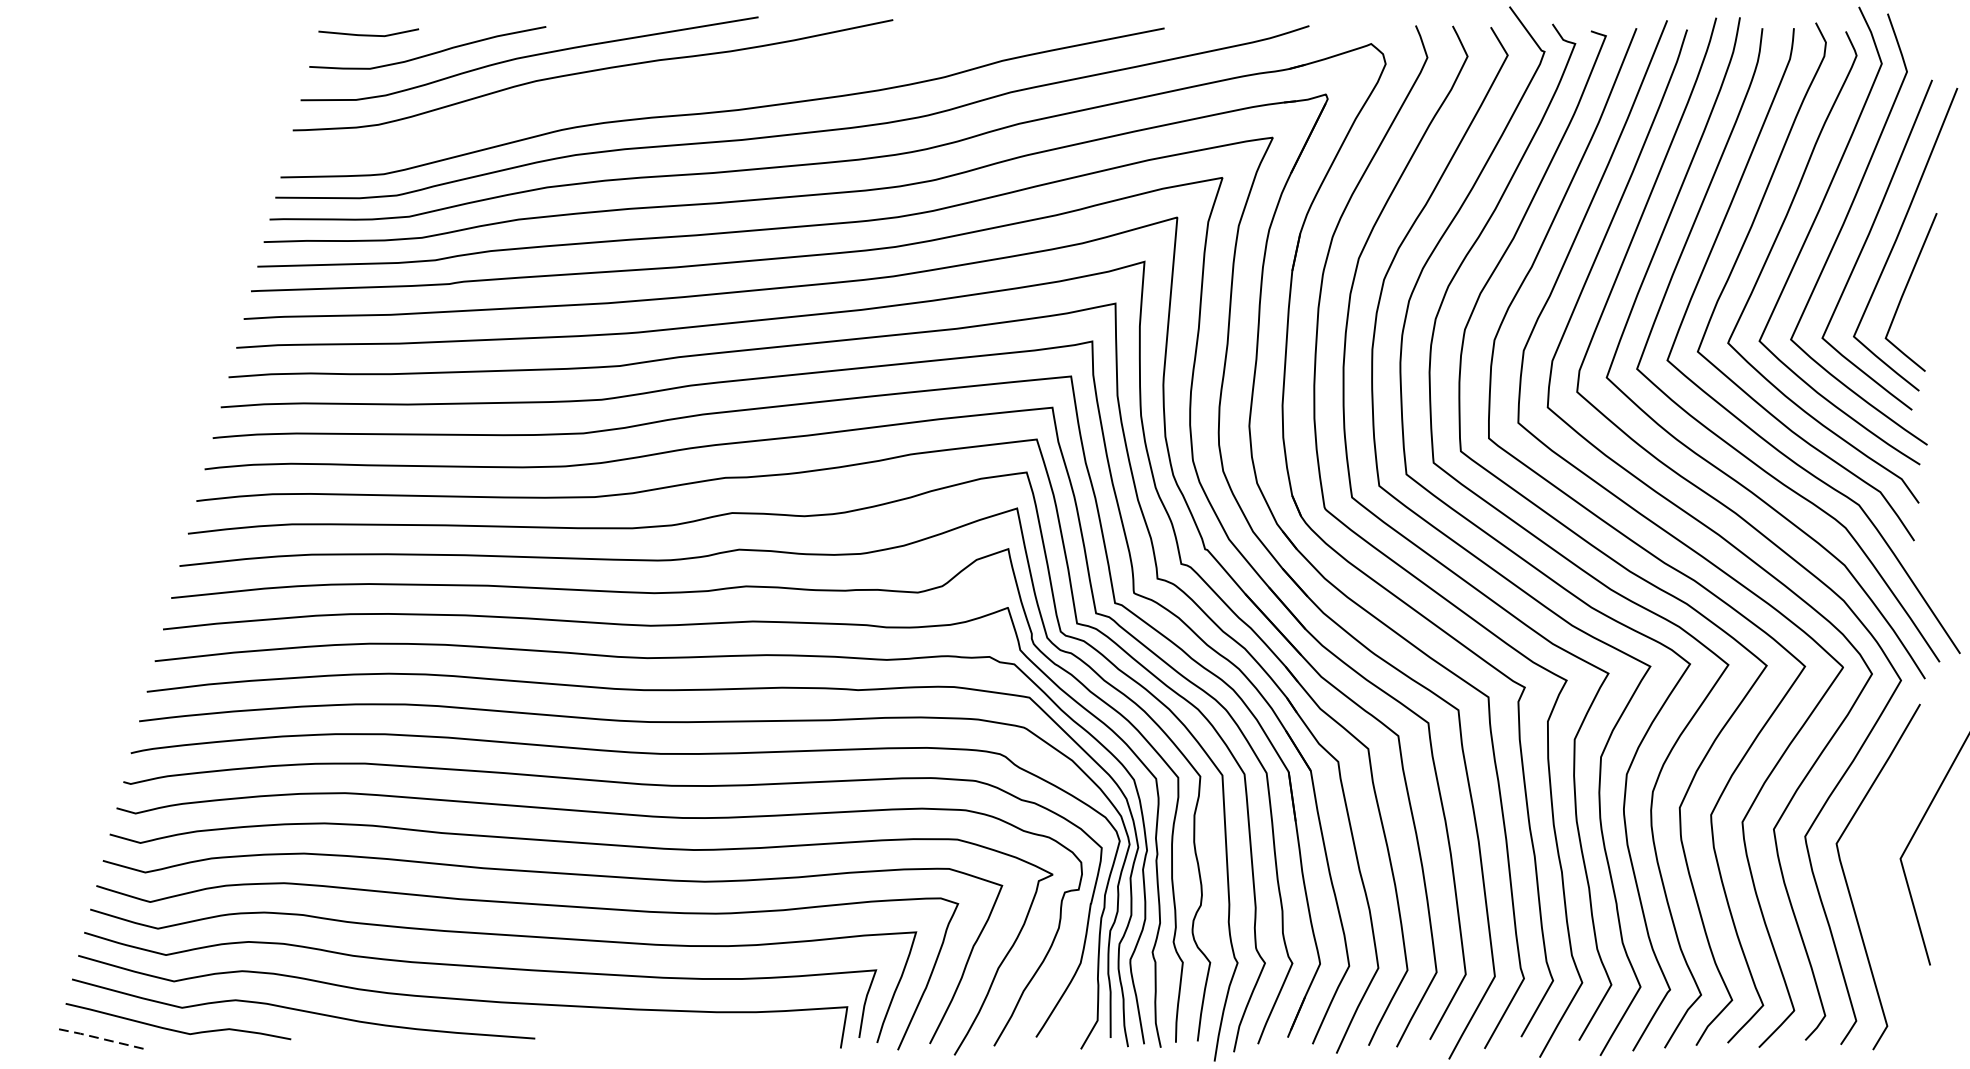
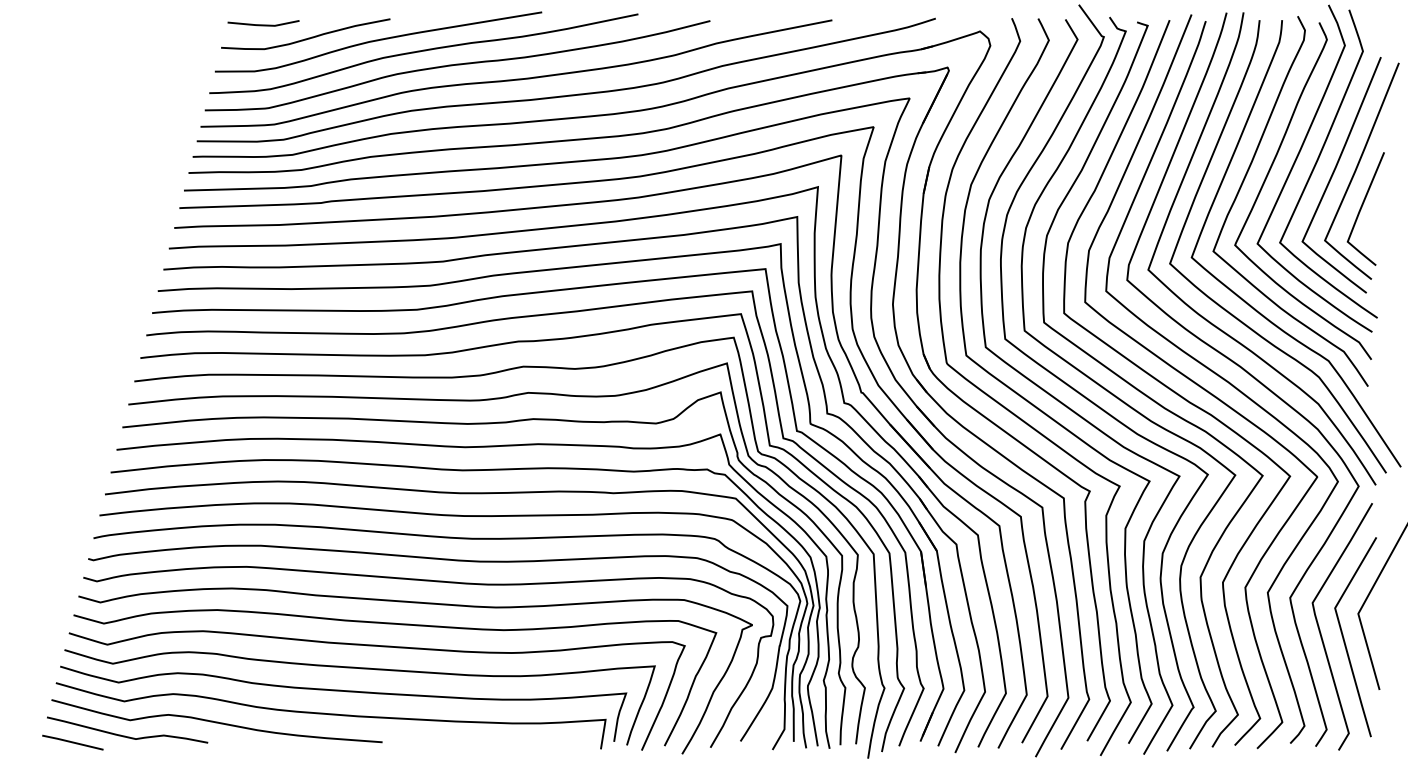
curve: (640, 91) -> (457, 65), added
curve: (1882, 897) -> (1345, 641), added
line: (101, 1038) -> (72, 742), dashed -> solid

